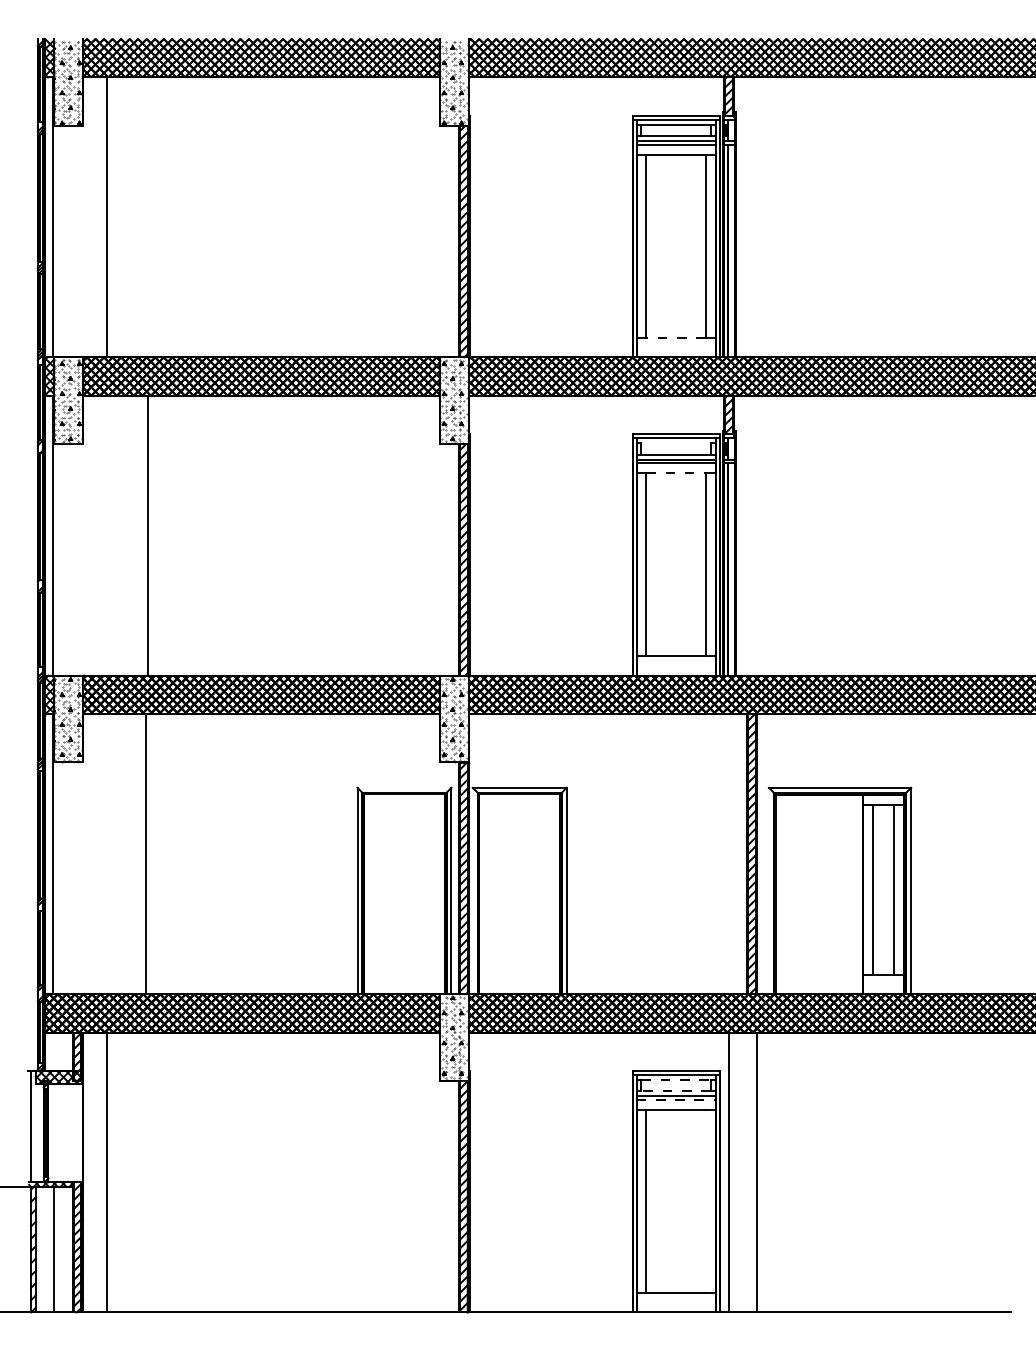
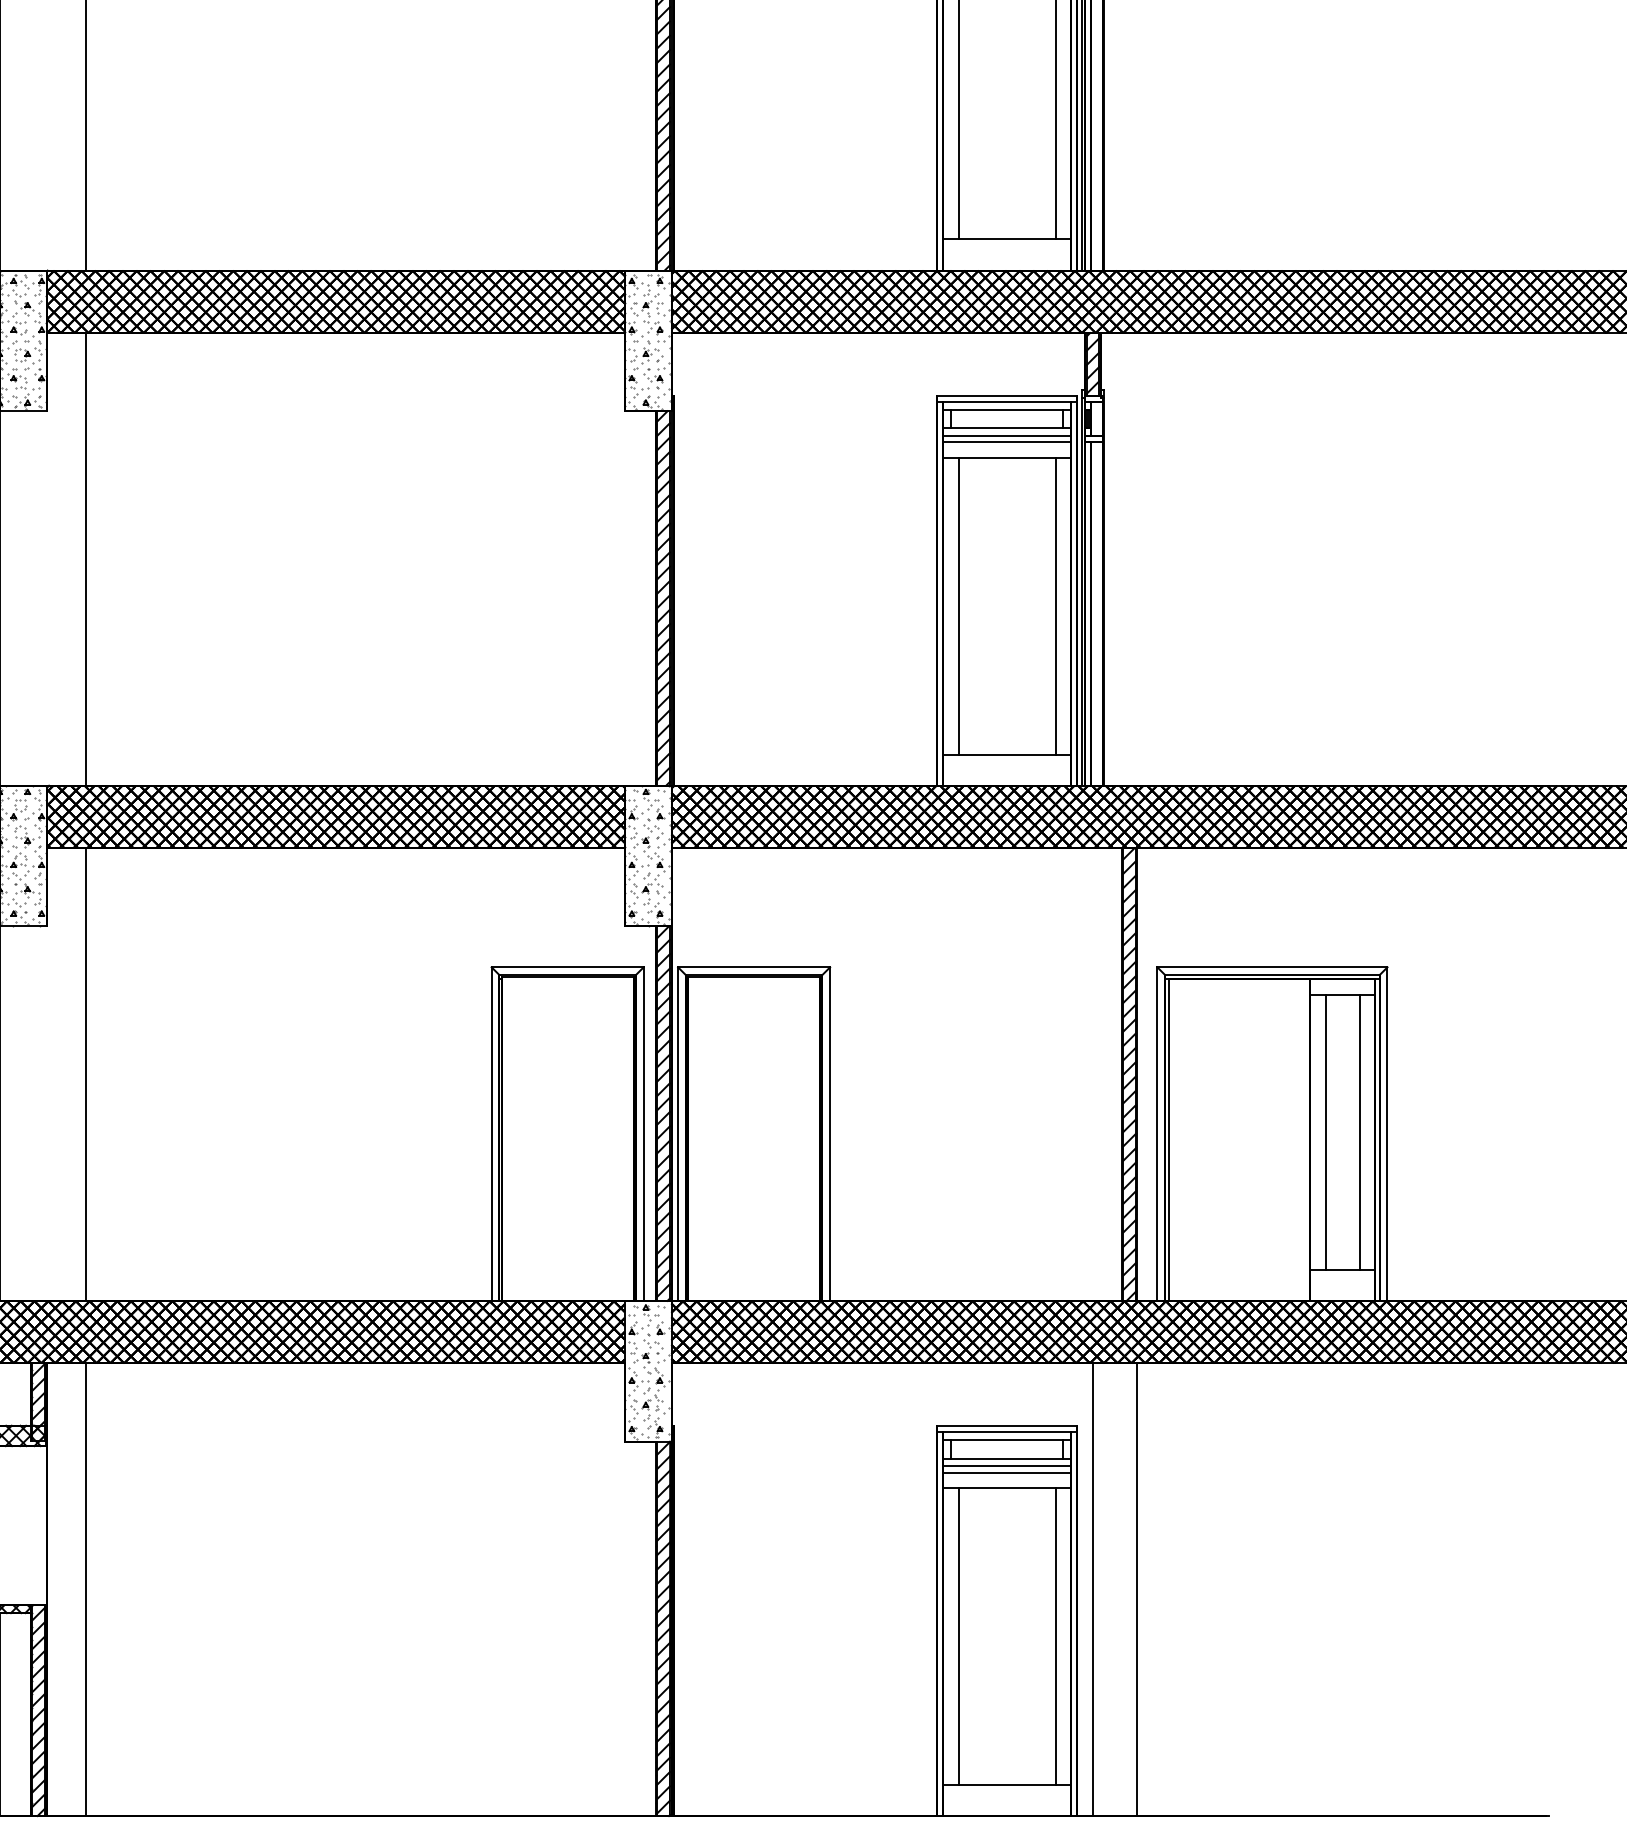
line: (676, 337) -> (1007, 238), dashed -> solid
line: (675, 443) -> (1006, 410), added
line: (676, 473) -> (1007, 458), dashed -> solid
line: (147, 535) -> (85, 559), moved
line: (404, 787) -> (567, 966), added
line: (145, 854) -> (85, 1075), moved
line: (472, 890) -> (677, 1133), added
line: (768, 890) -> (1156, 1133), added
line: (676, 1079) -> (1007, 1439), dashed -> solid
line: (676, 1091) -> (1007, 1458), dashed -> solid
line: (676, 1100) -> (1007, 1473), dashed -> solid
line: (706, 1201) -> (1056, 1636), added

